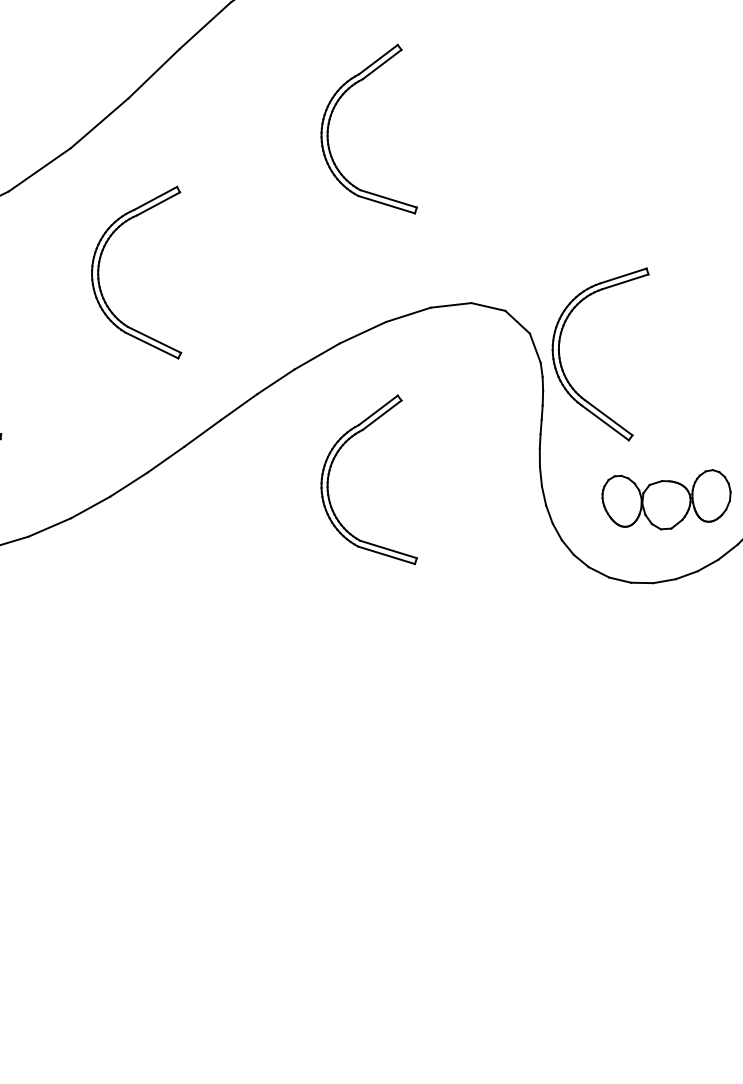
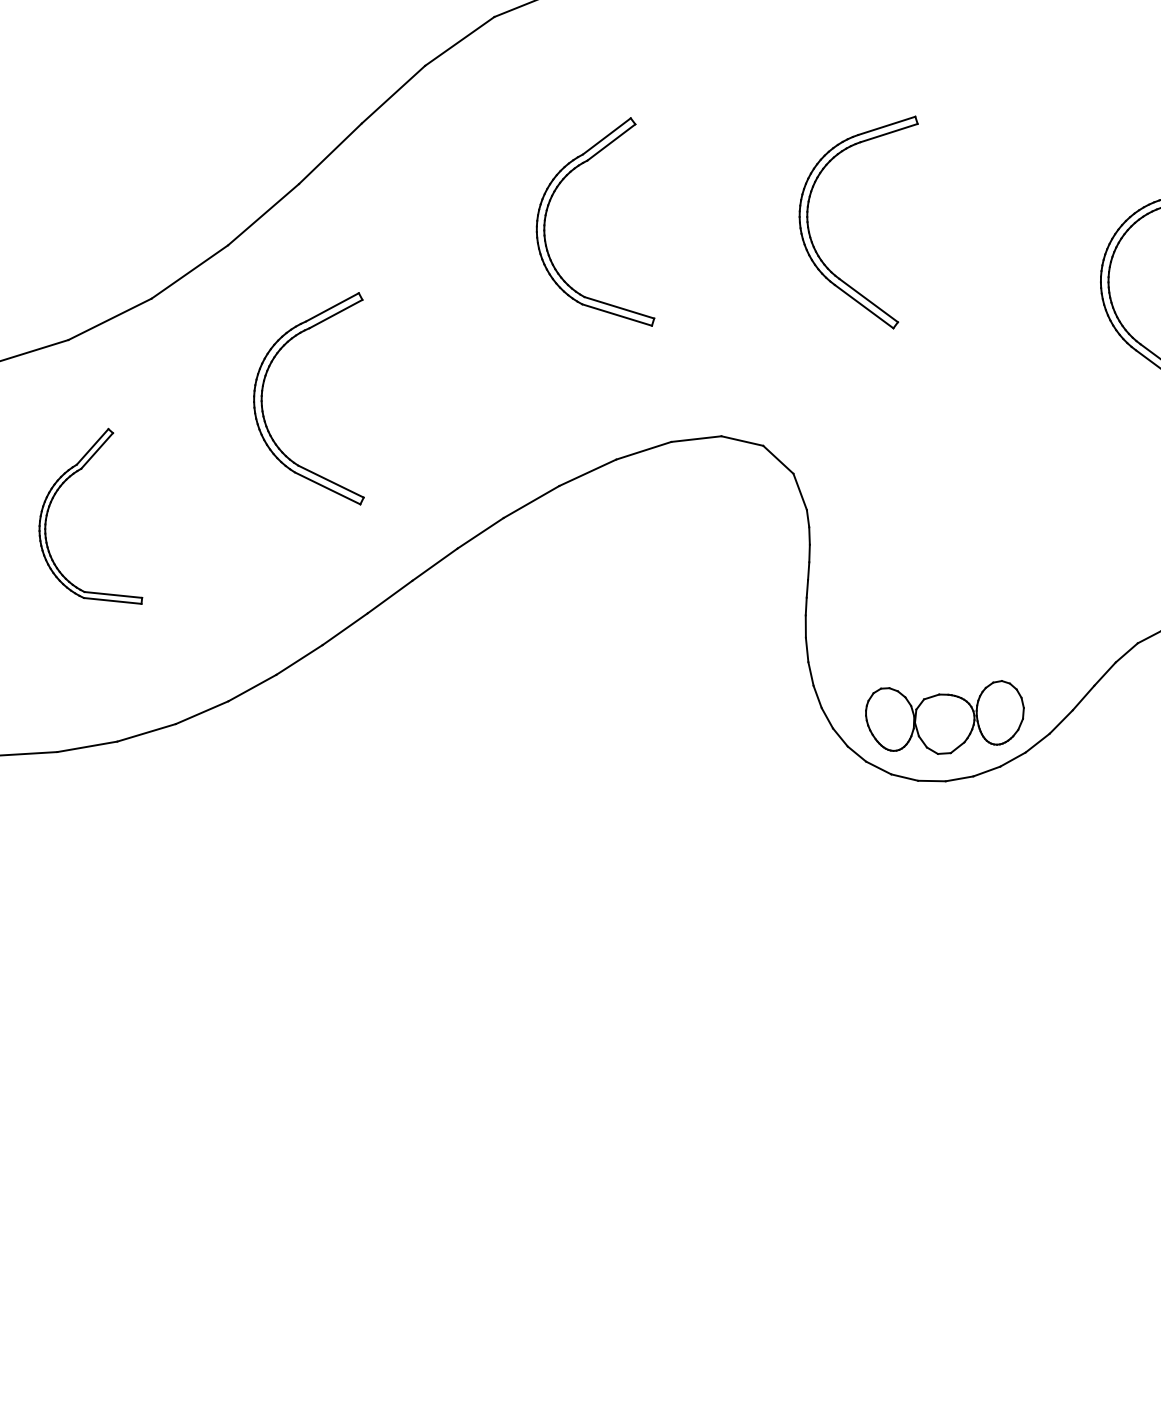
part: (561, 363) -> (810, 233), moved
part: (331, 466) -> (549, 637), removed
part: (666, 499) -> (944, 717), moved

